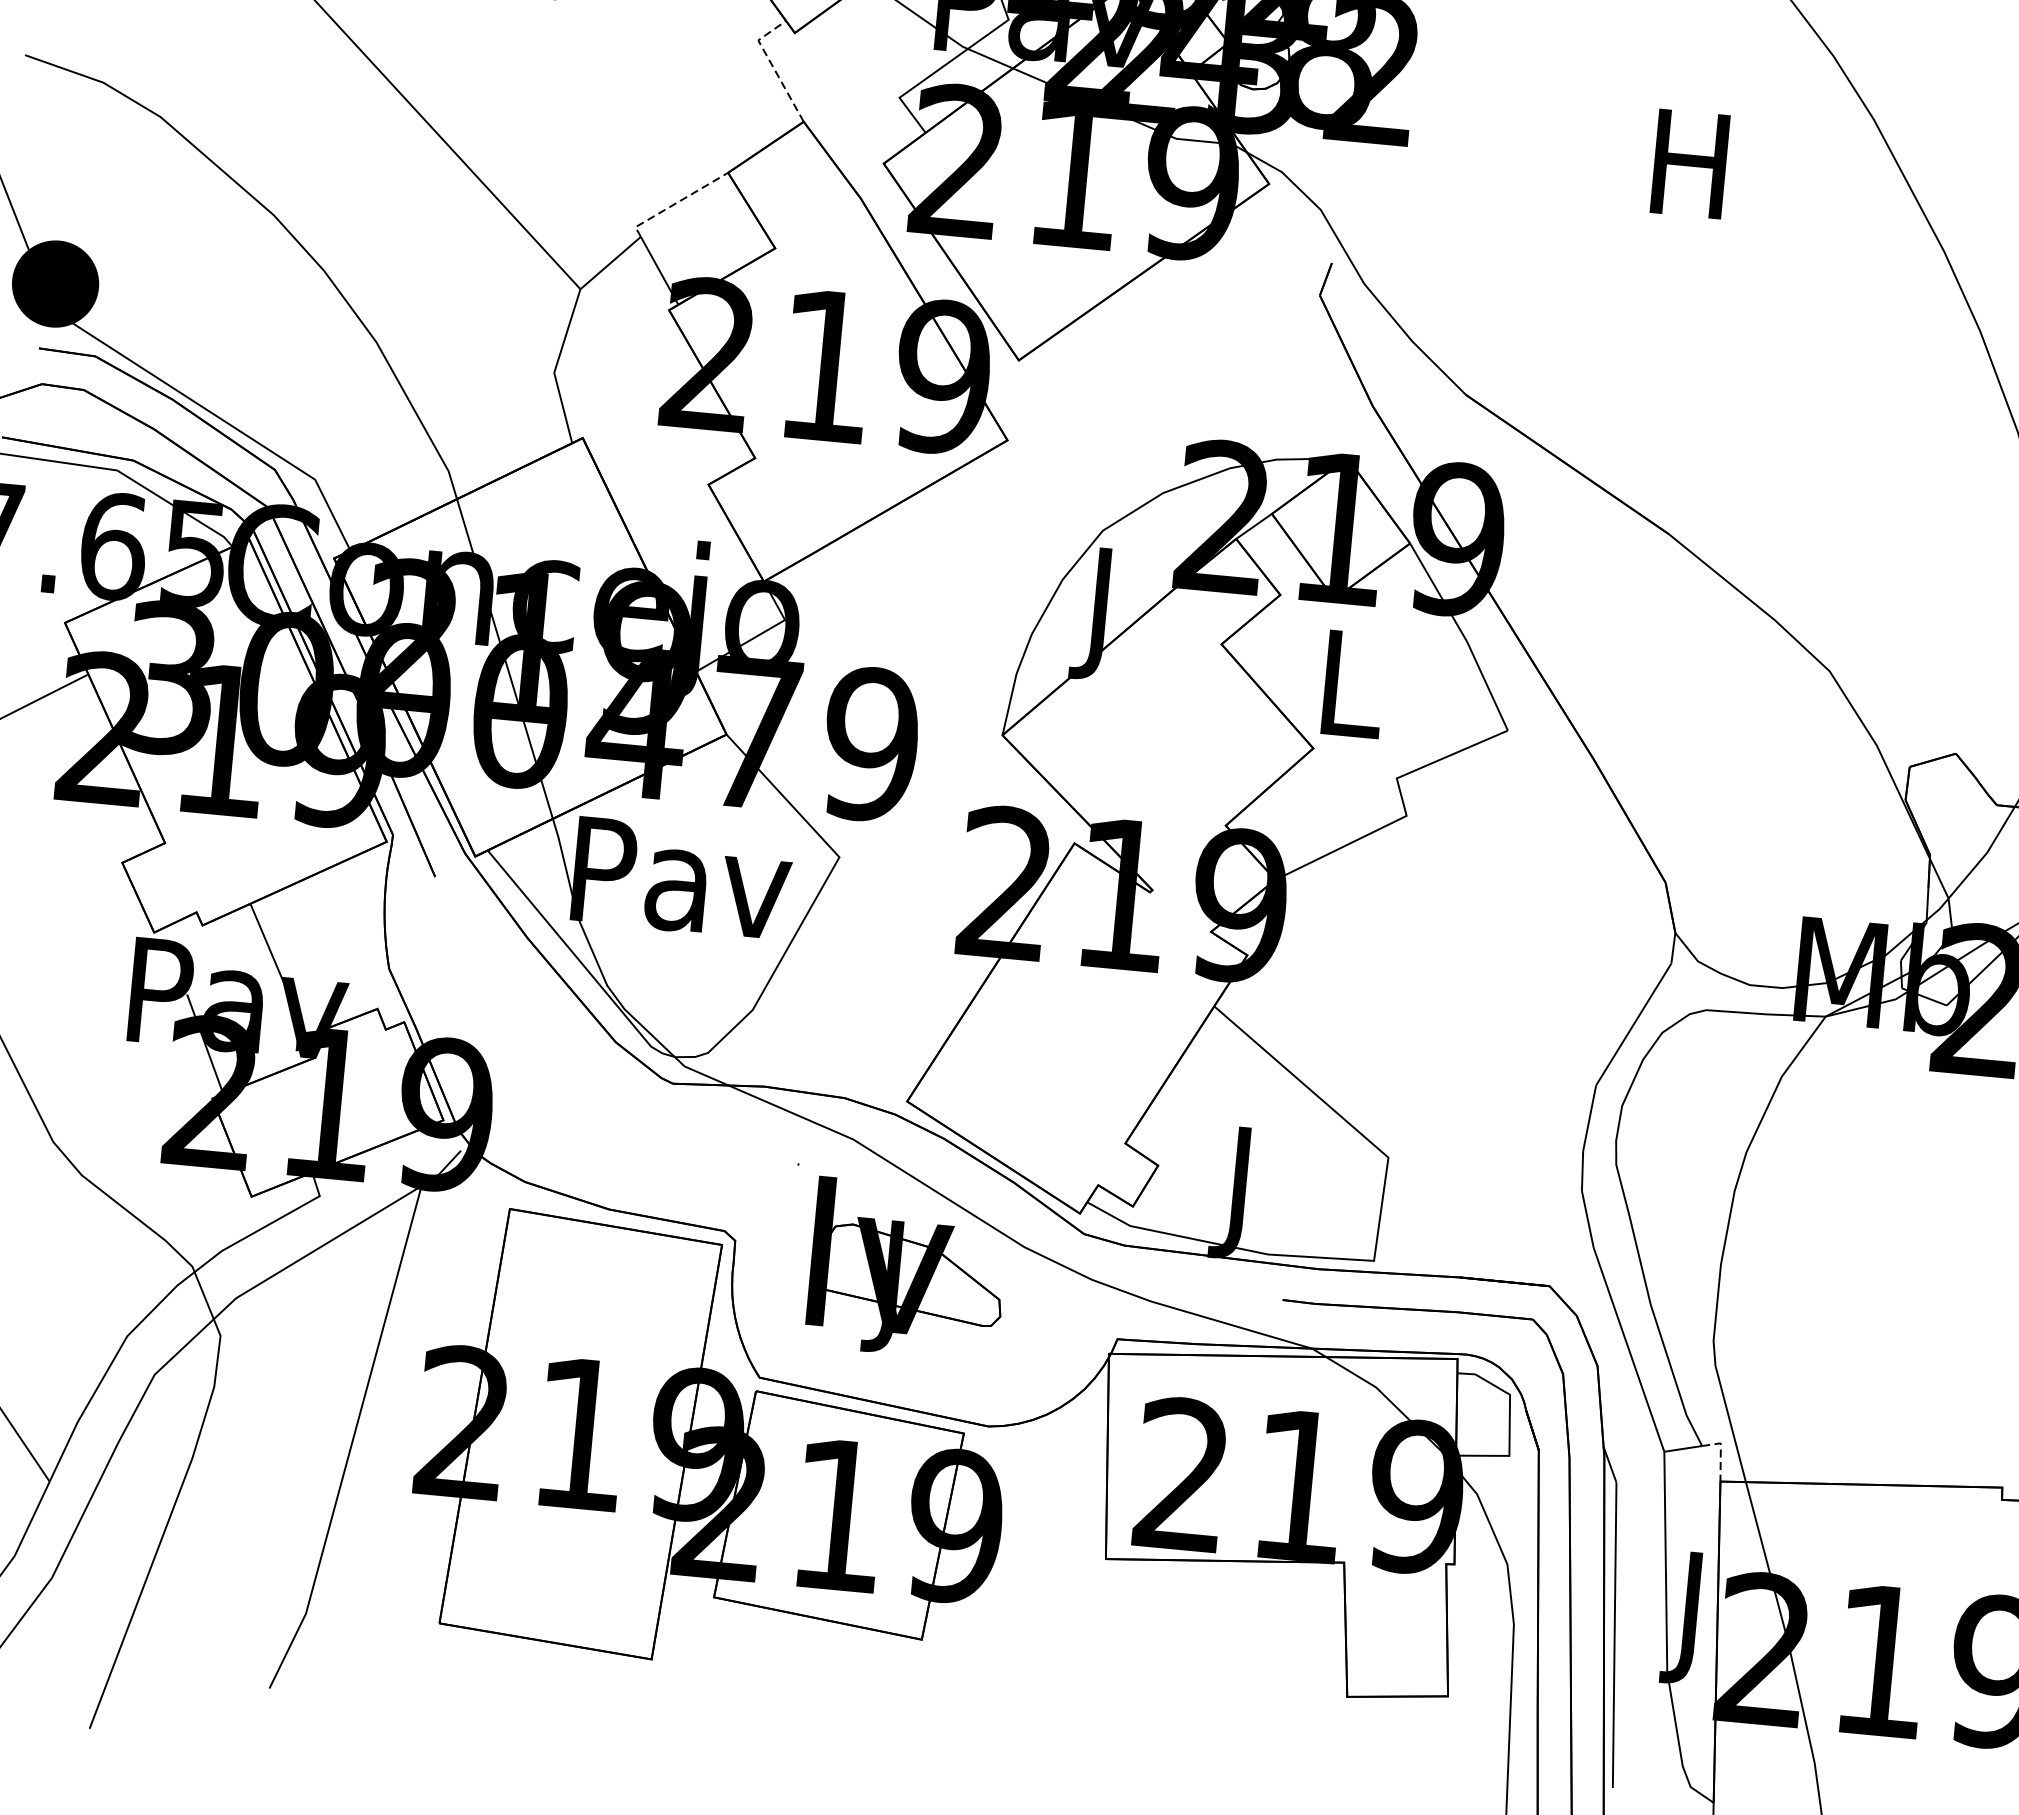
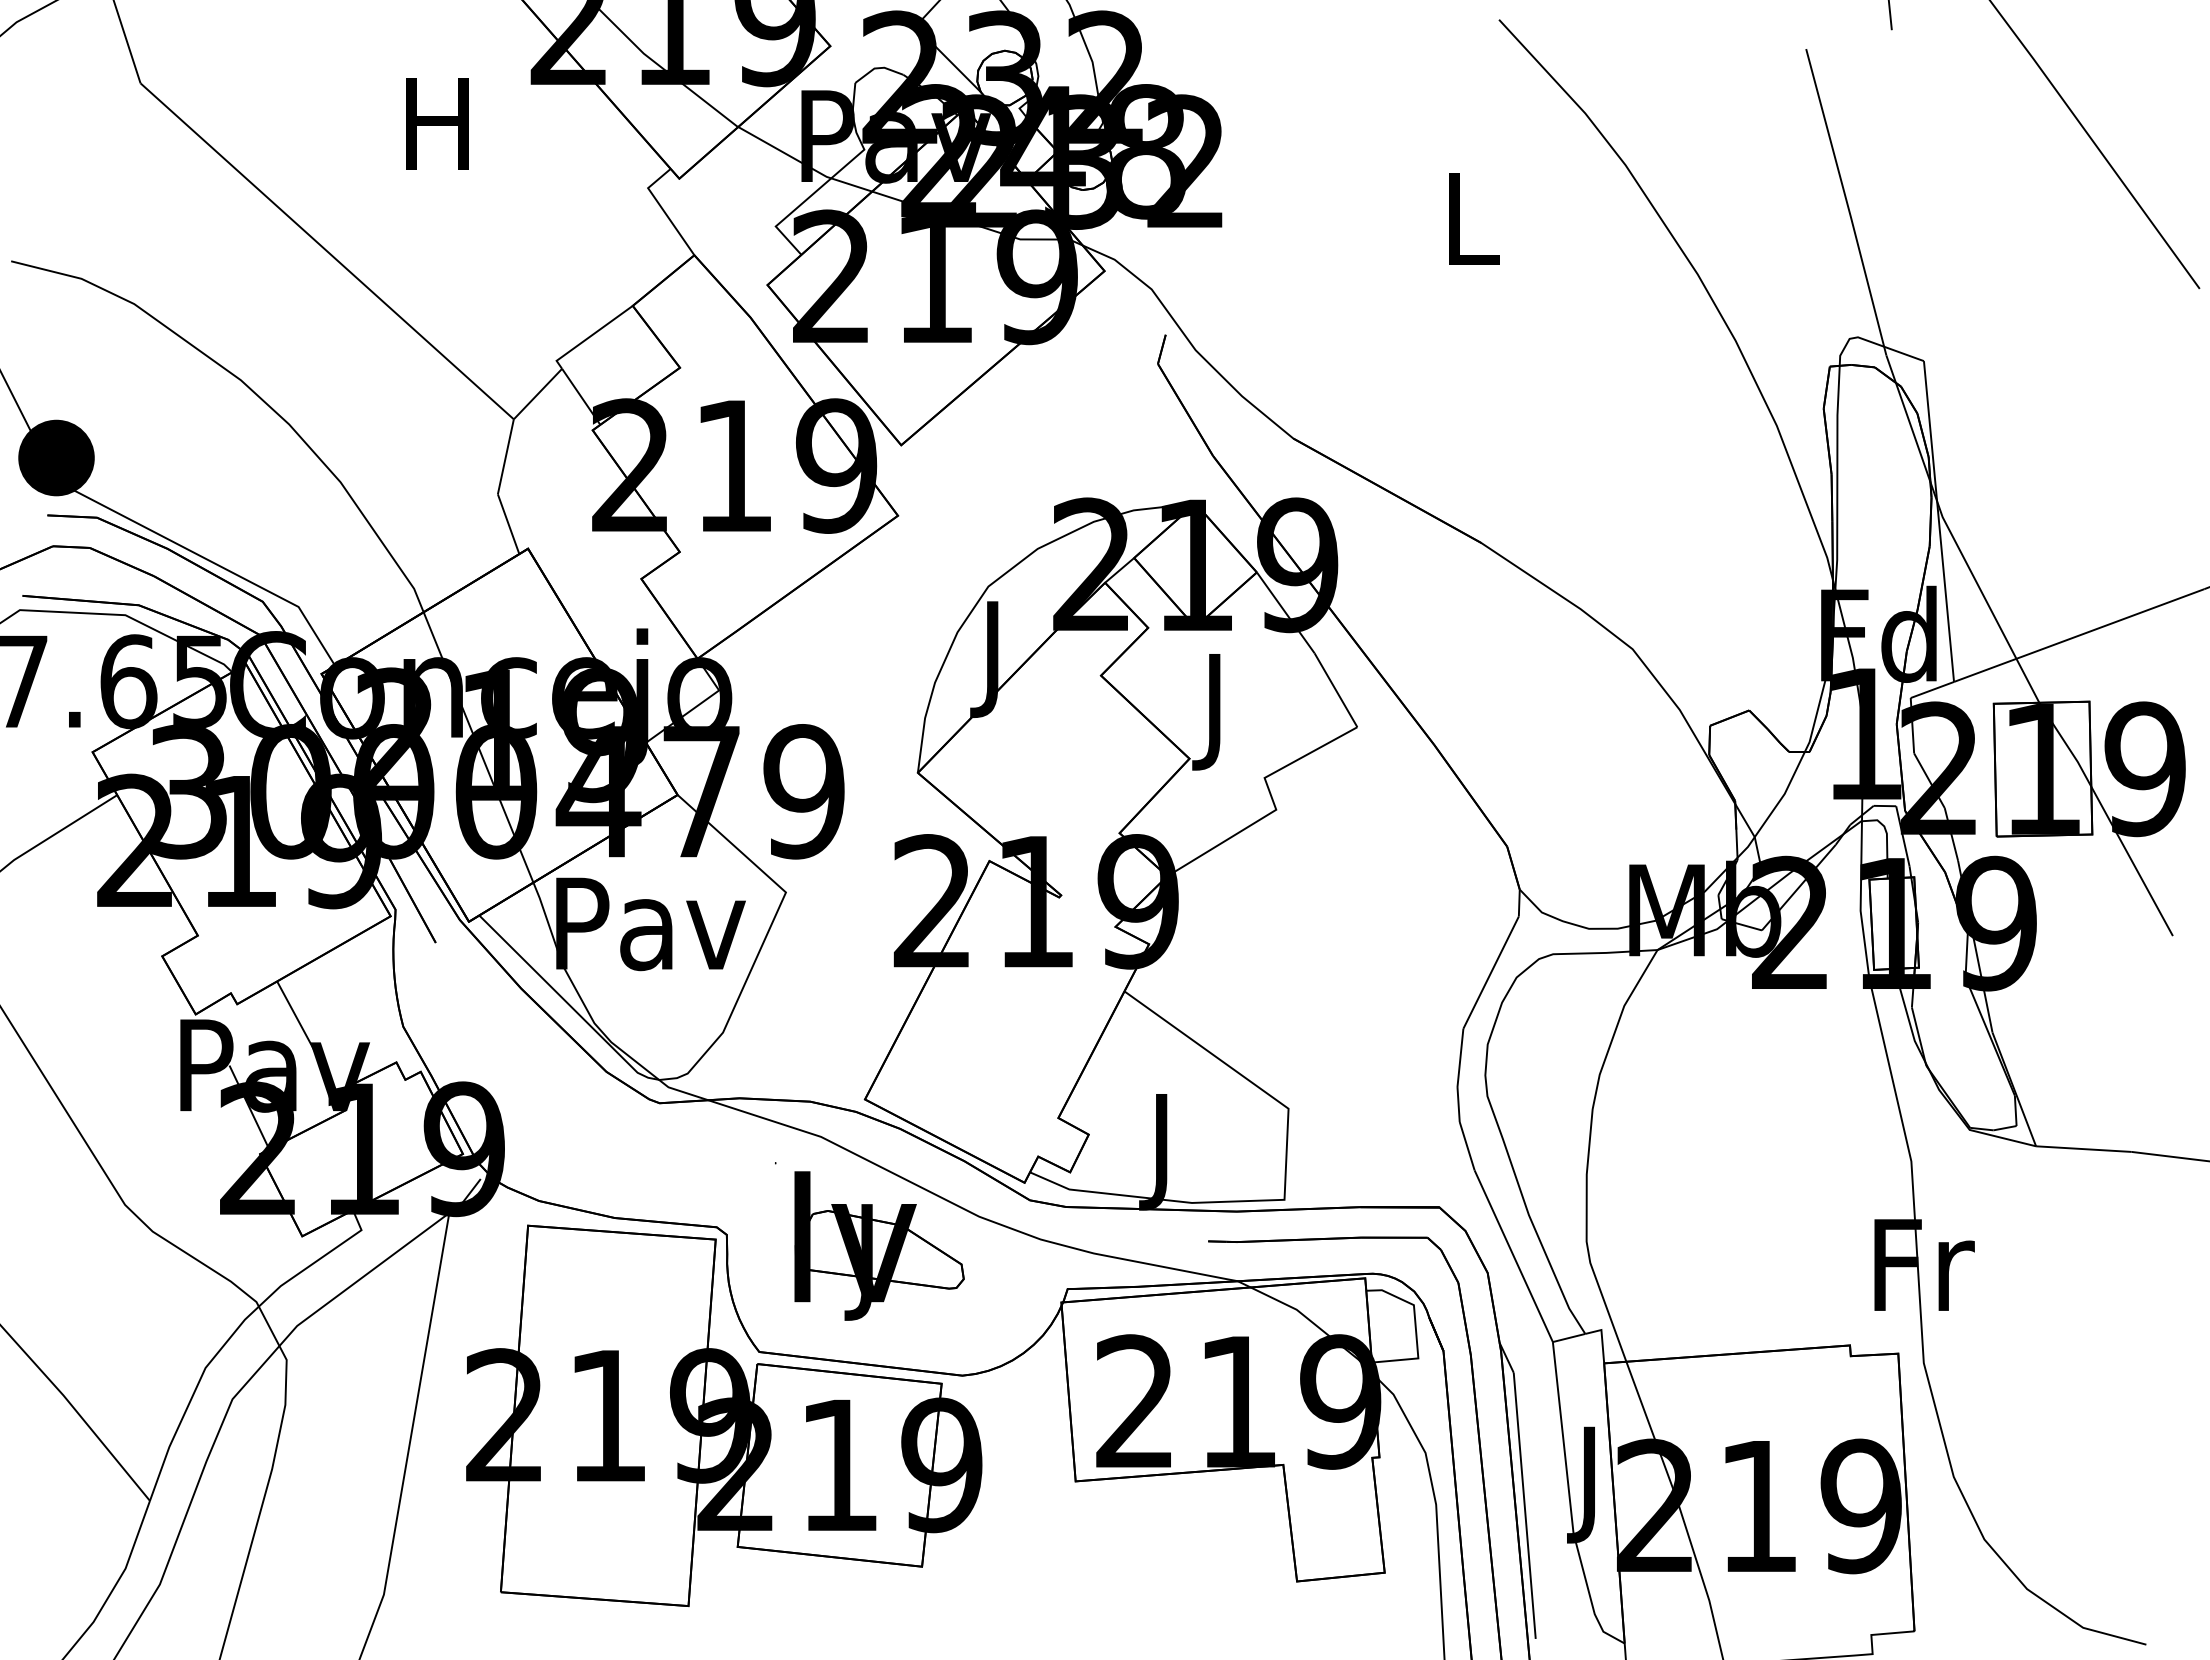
line: (772, 65) -> (662, 208), dashed -> solid
text: (1690, 163) -> (1469, 218), H -> L
line: (676, 203) -> (590, 336), dashed -> solid
text: (1351, 698) -> (1218, 712), L -> J
line: (1721, 1451) -> (1602, 1337), dashed -> solid

